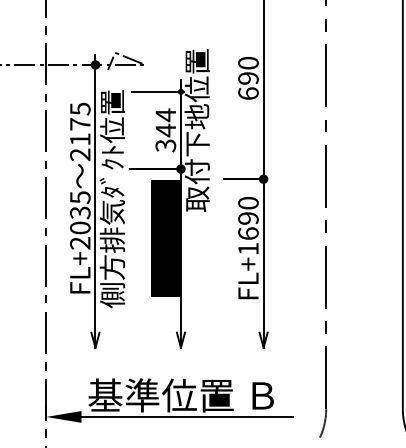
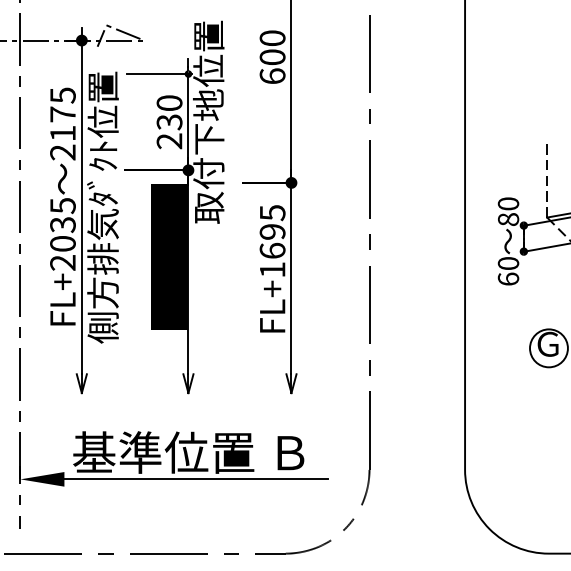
text: (248, 78) -> (272, 57), 690 -> 600
text: (165, 129) -> (169, 121), 344 -> 230
text: (248, 203) -> (272, 213), FL+1690 -> FL+1695

